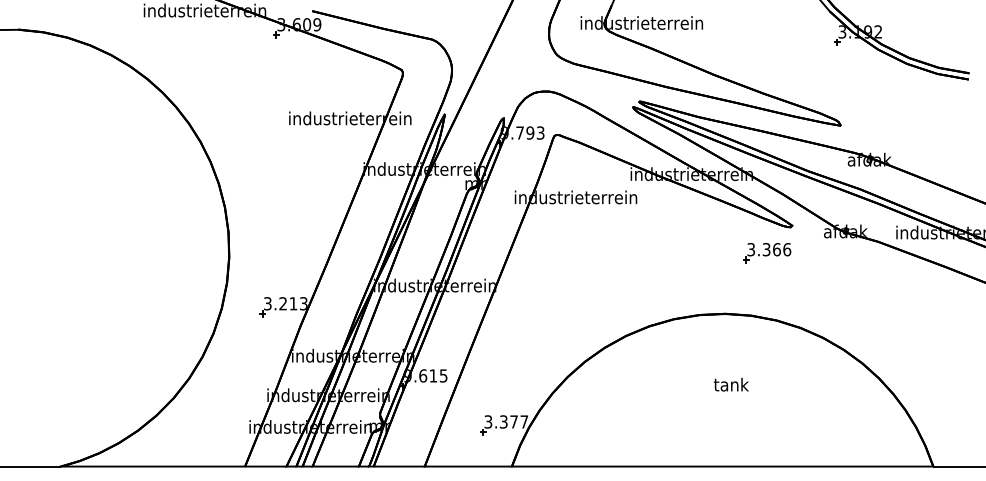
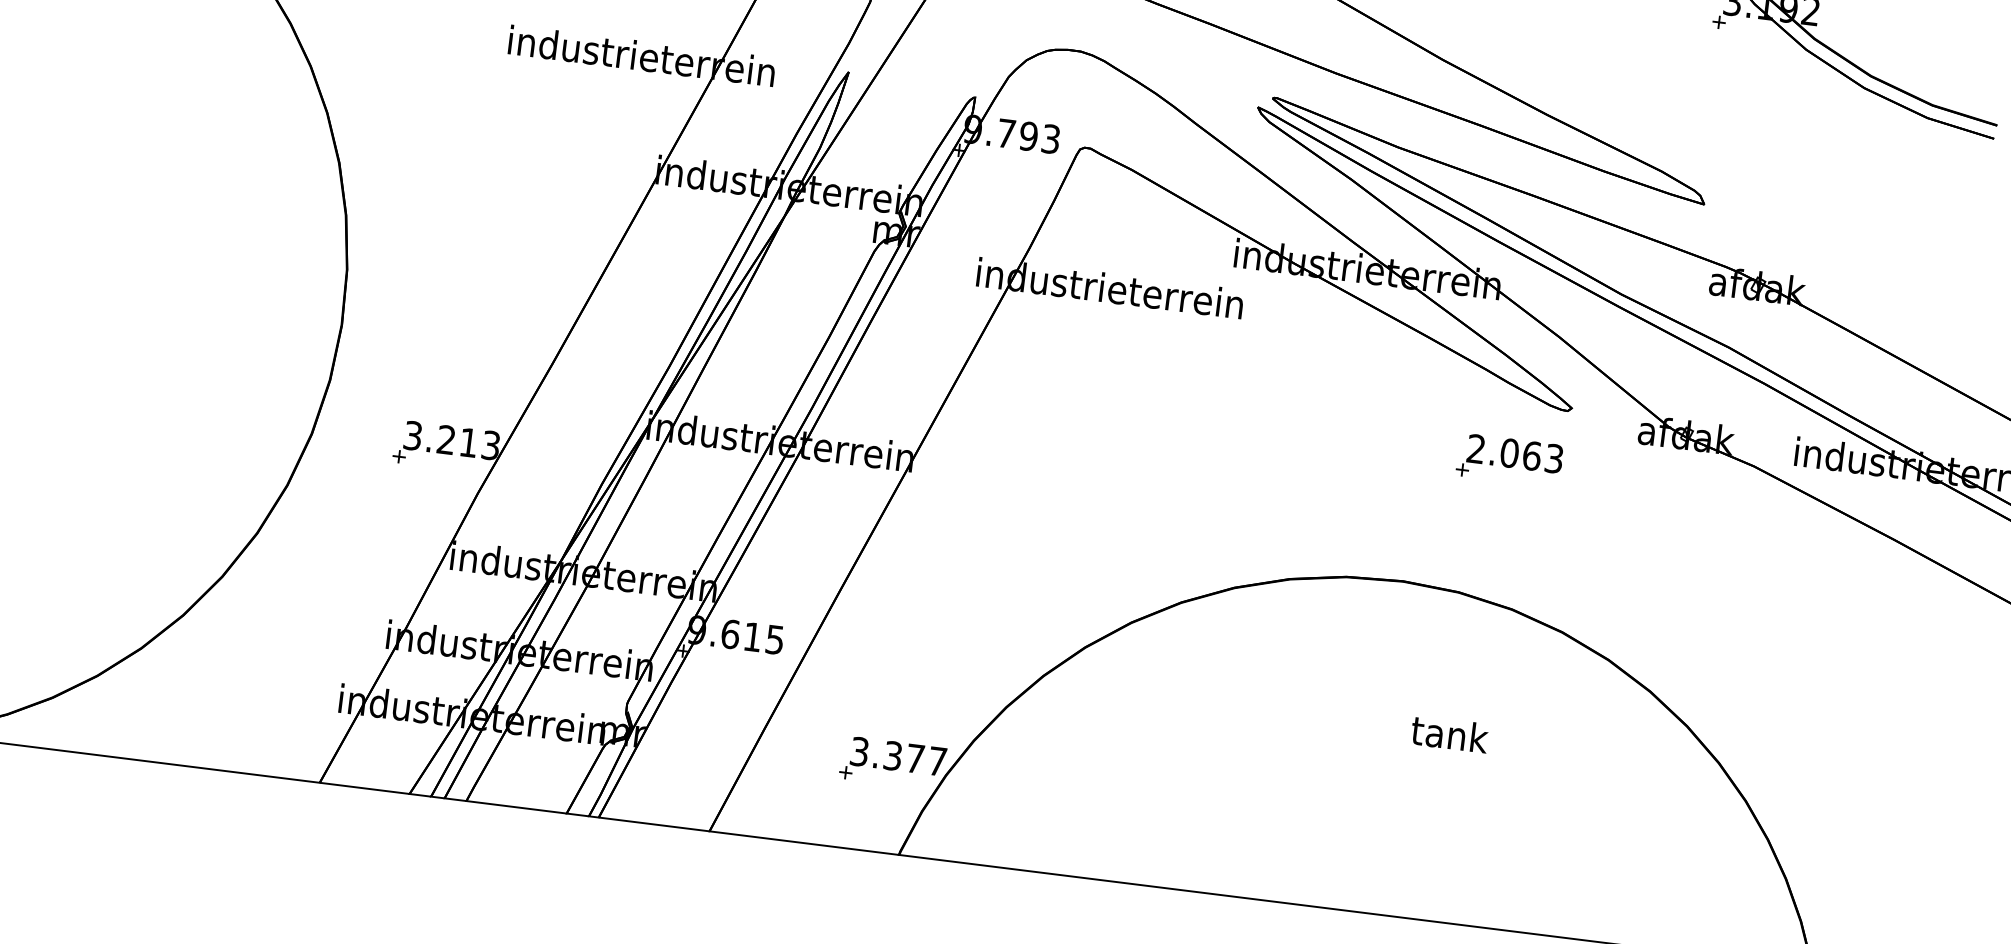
text: (769, 249) -> (1515, 453), 3.366 -> 2.063
text: (730, 384) -> (1448, 733), moved

